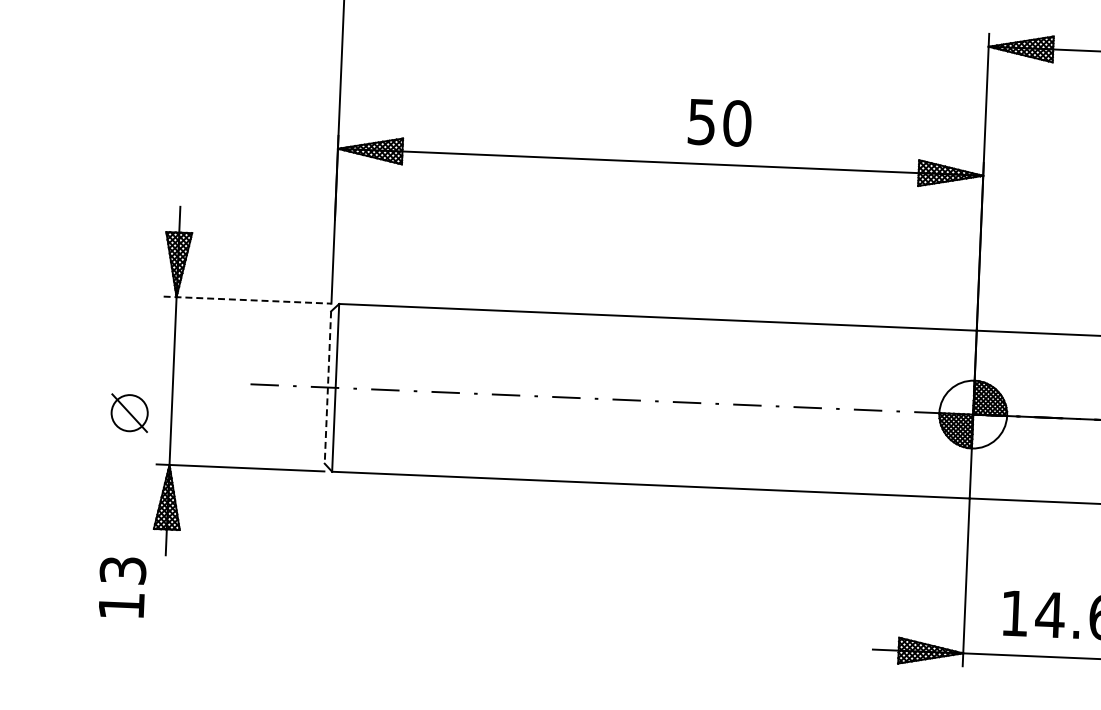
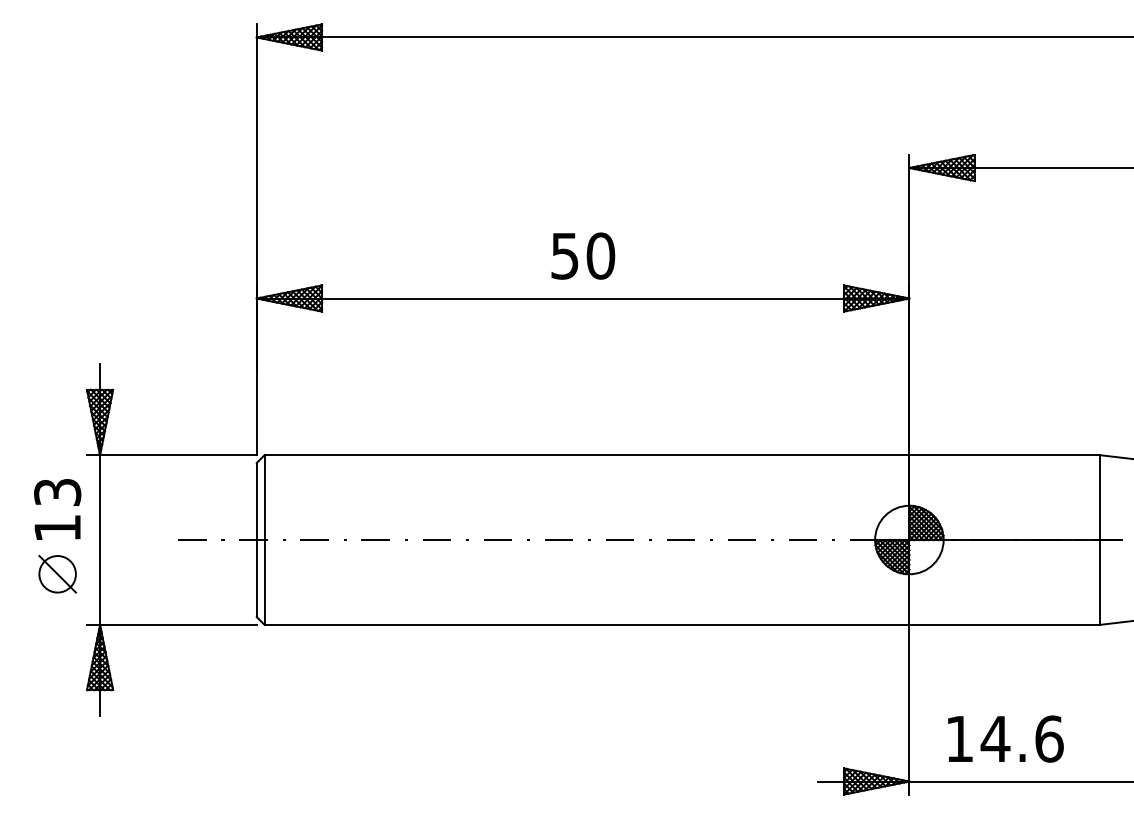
text: (720, 122) -> (583, 255), moved
line: (247, 300) -> (171, 455), dashed -> solid
line: (327, 388) -> (256, 540), dashed -> solid
text: (122, 587) -> (57, 509), moved

